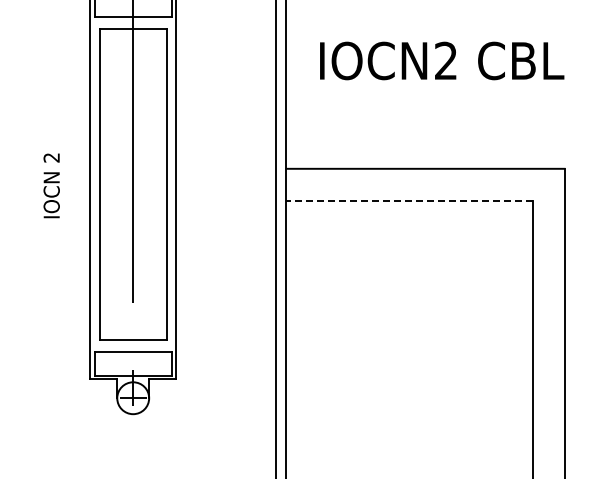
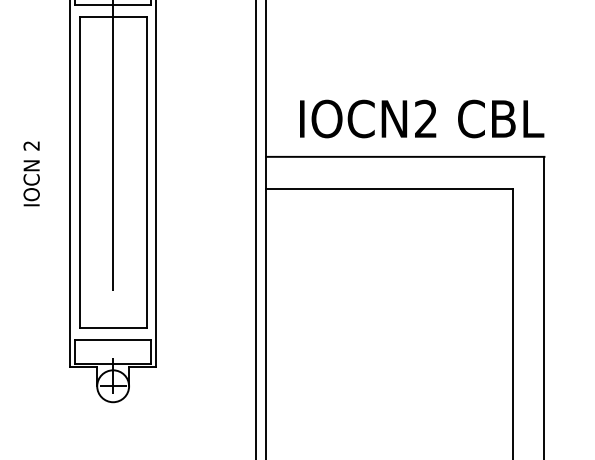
text: (442, 60) -> (422, 118), moved
line: (408, 200) -> (388, 188), dashed -> solid

